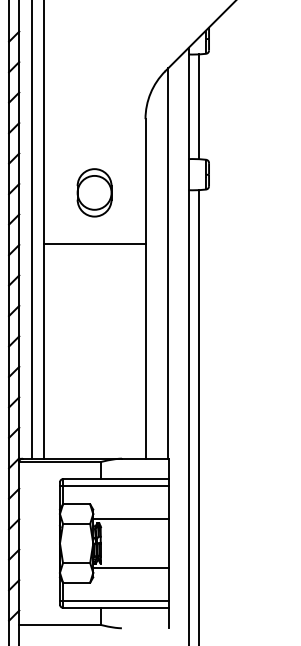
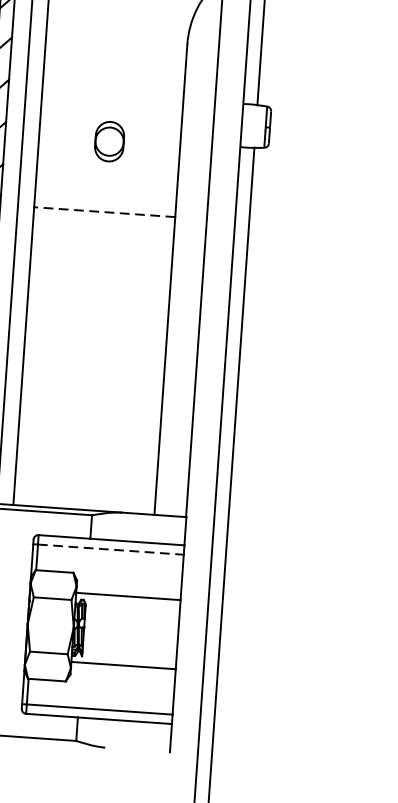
part: (94, 192) -> (109, 141), size x0.6
line: (94, 243) -> (104, 211), solid -> dashed
line: (115, 485) -> (110, 549), solid -> dashed

